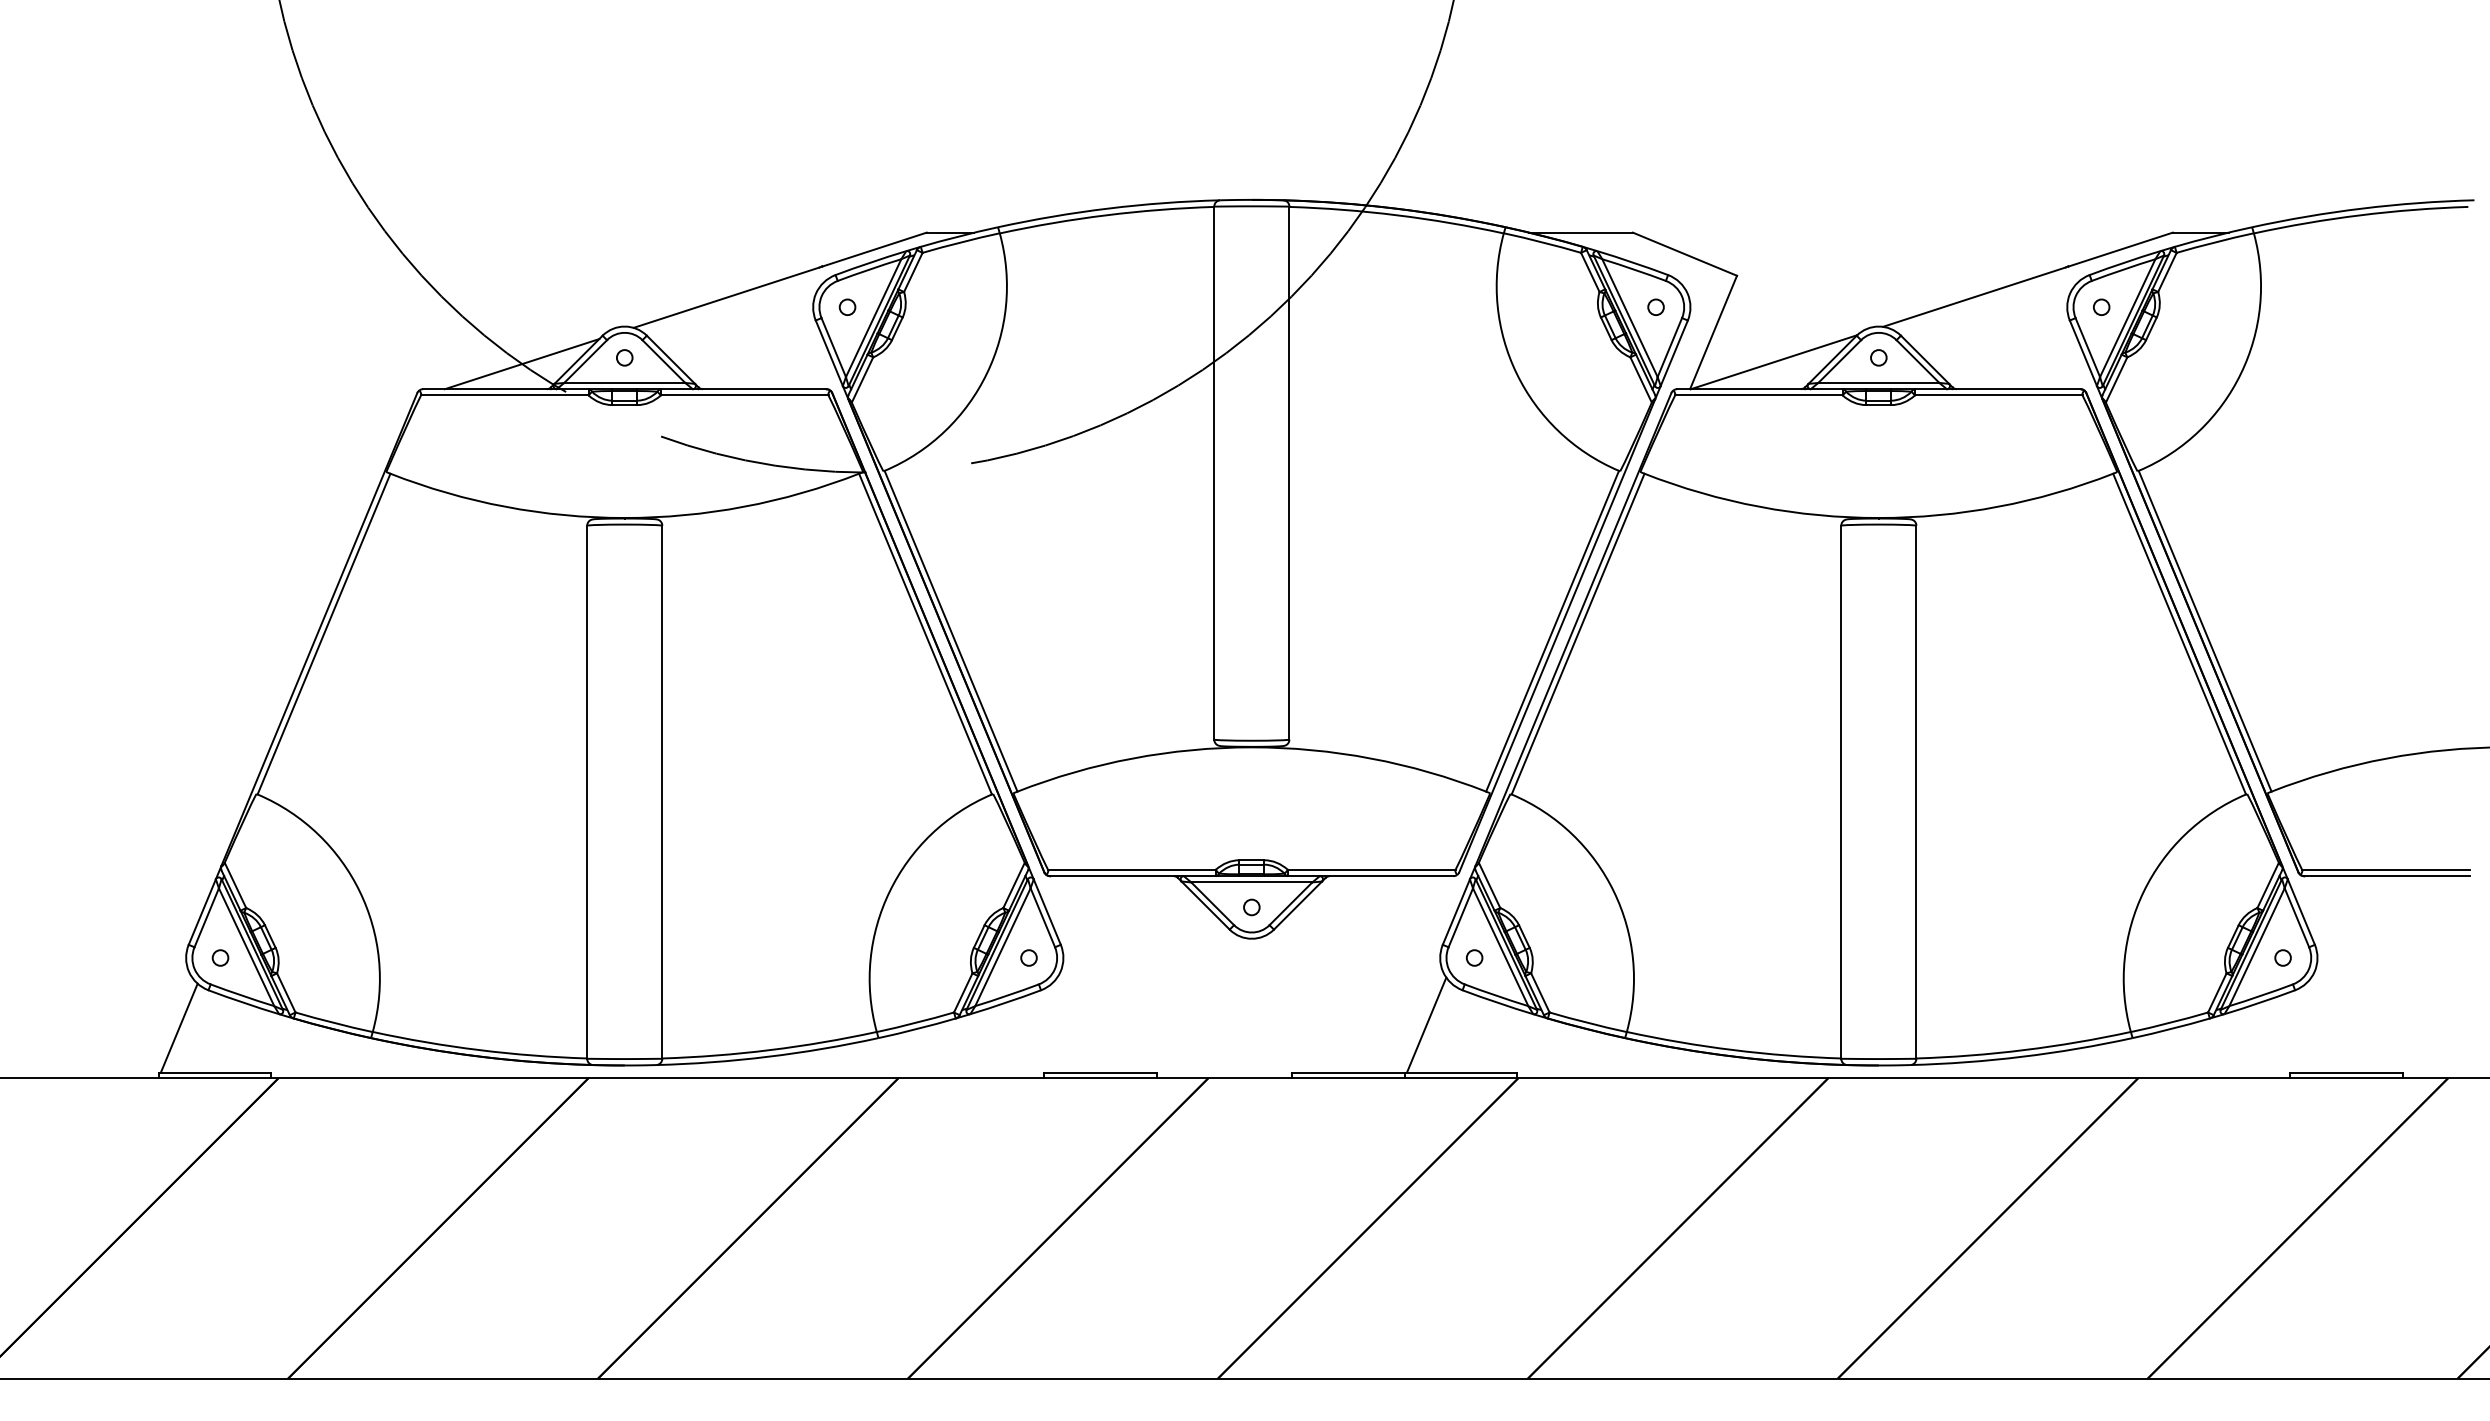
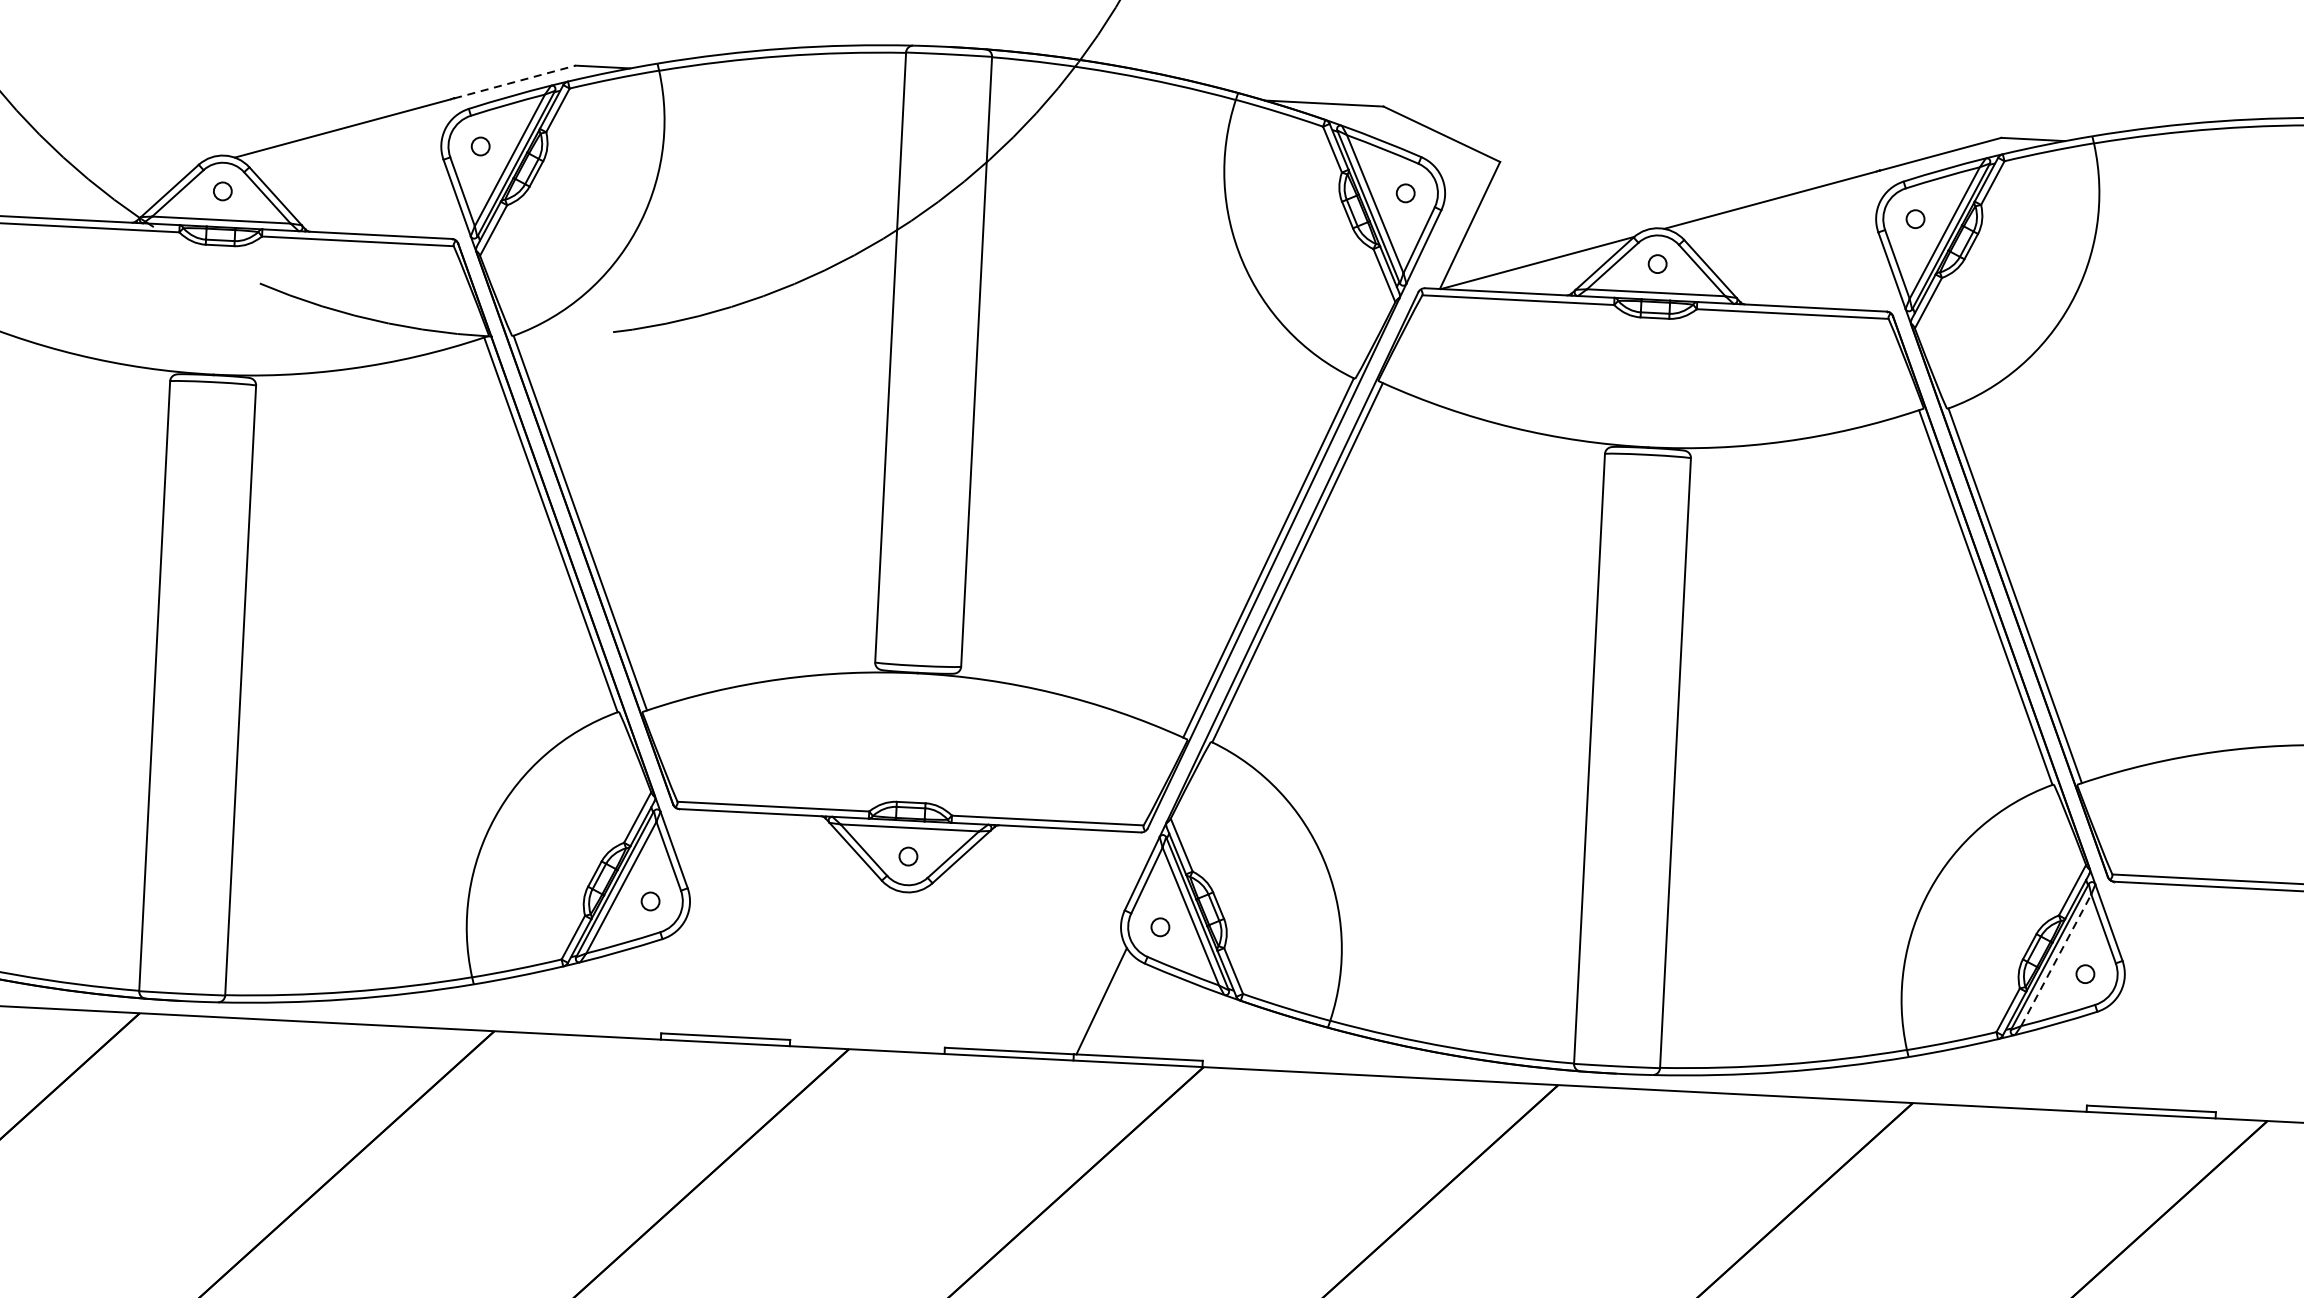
line: (874, 249) -> (514, 81), solid -> dashed
line: (521, 364) -> (104, 193), removed
line: (2257, 946) -> (2056, 959), solid -> dashed

